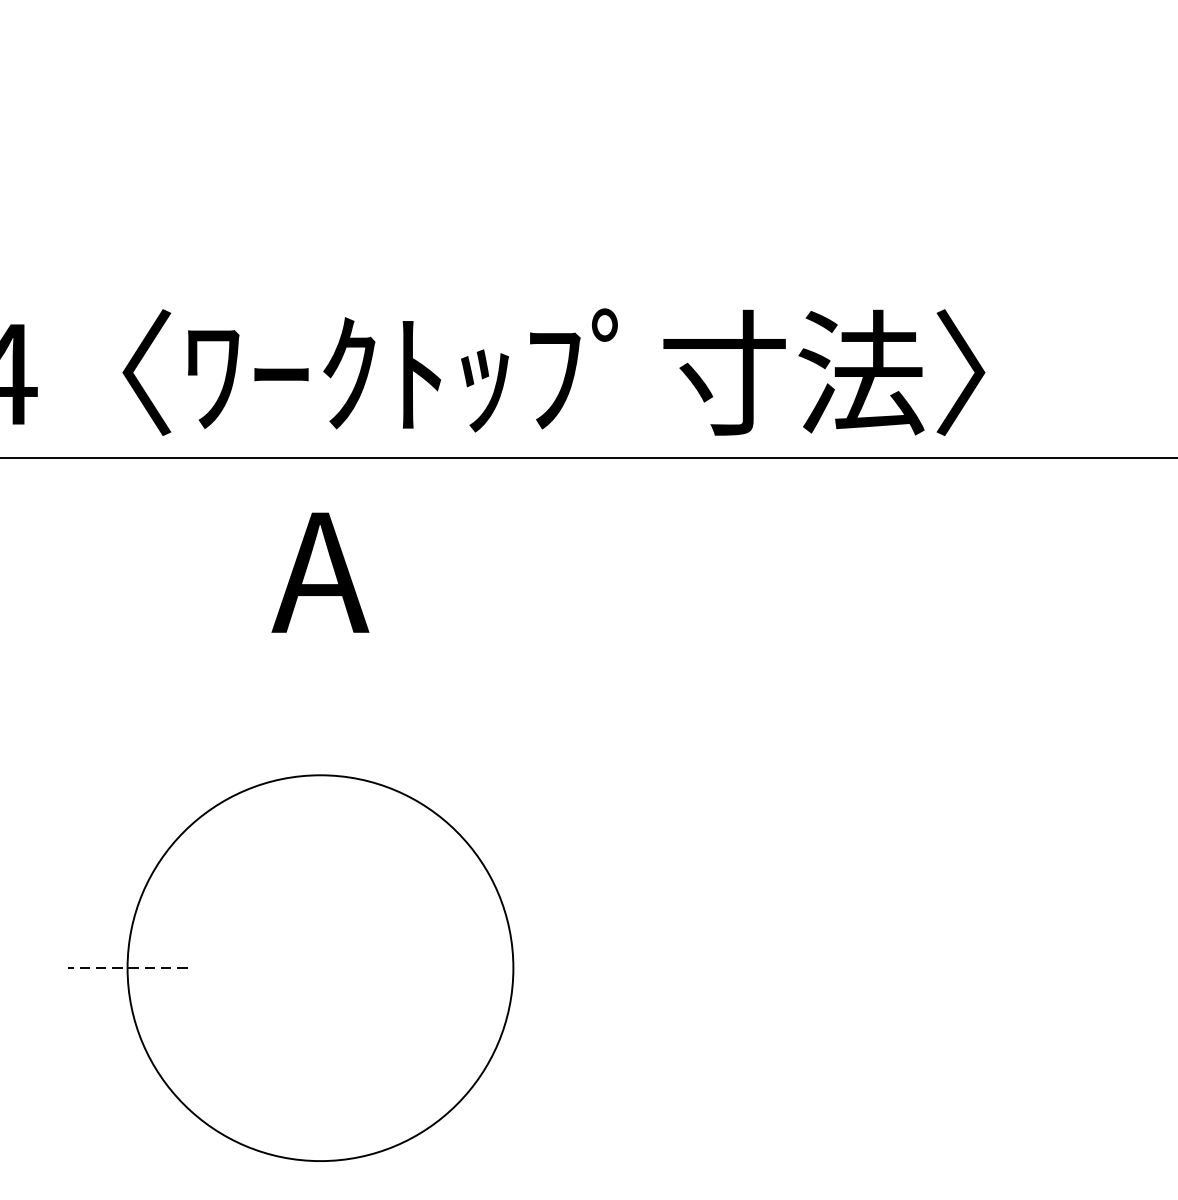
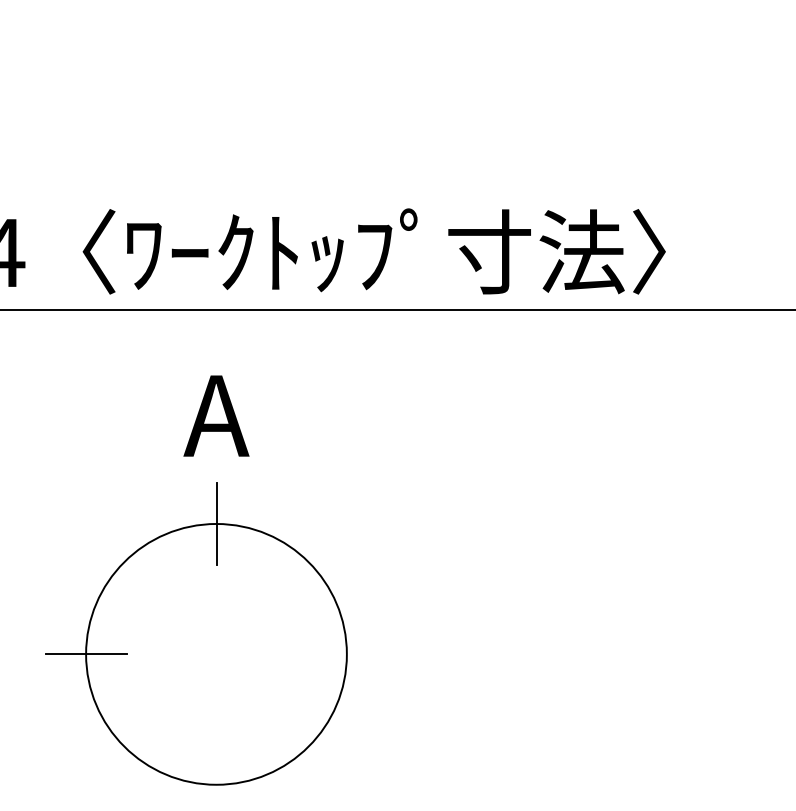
text: (320, 571) -> (216, 415), moved
line: (320, 774) -> (216, 523), added
line: (128, 968) -> (86, 654), dashed -> solid

